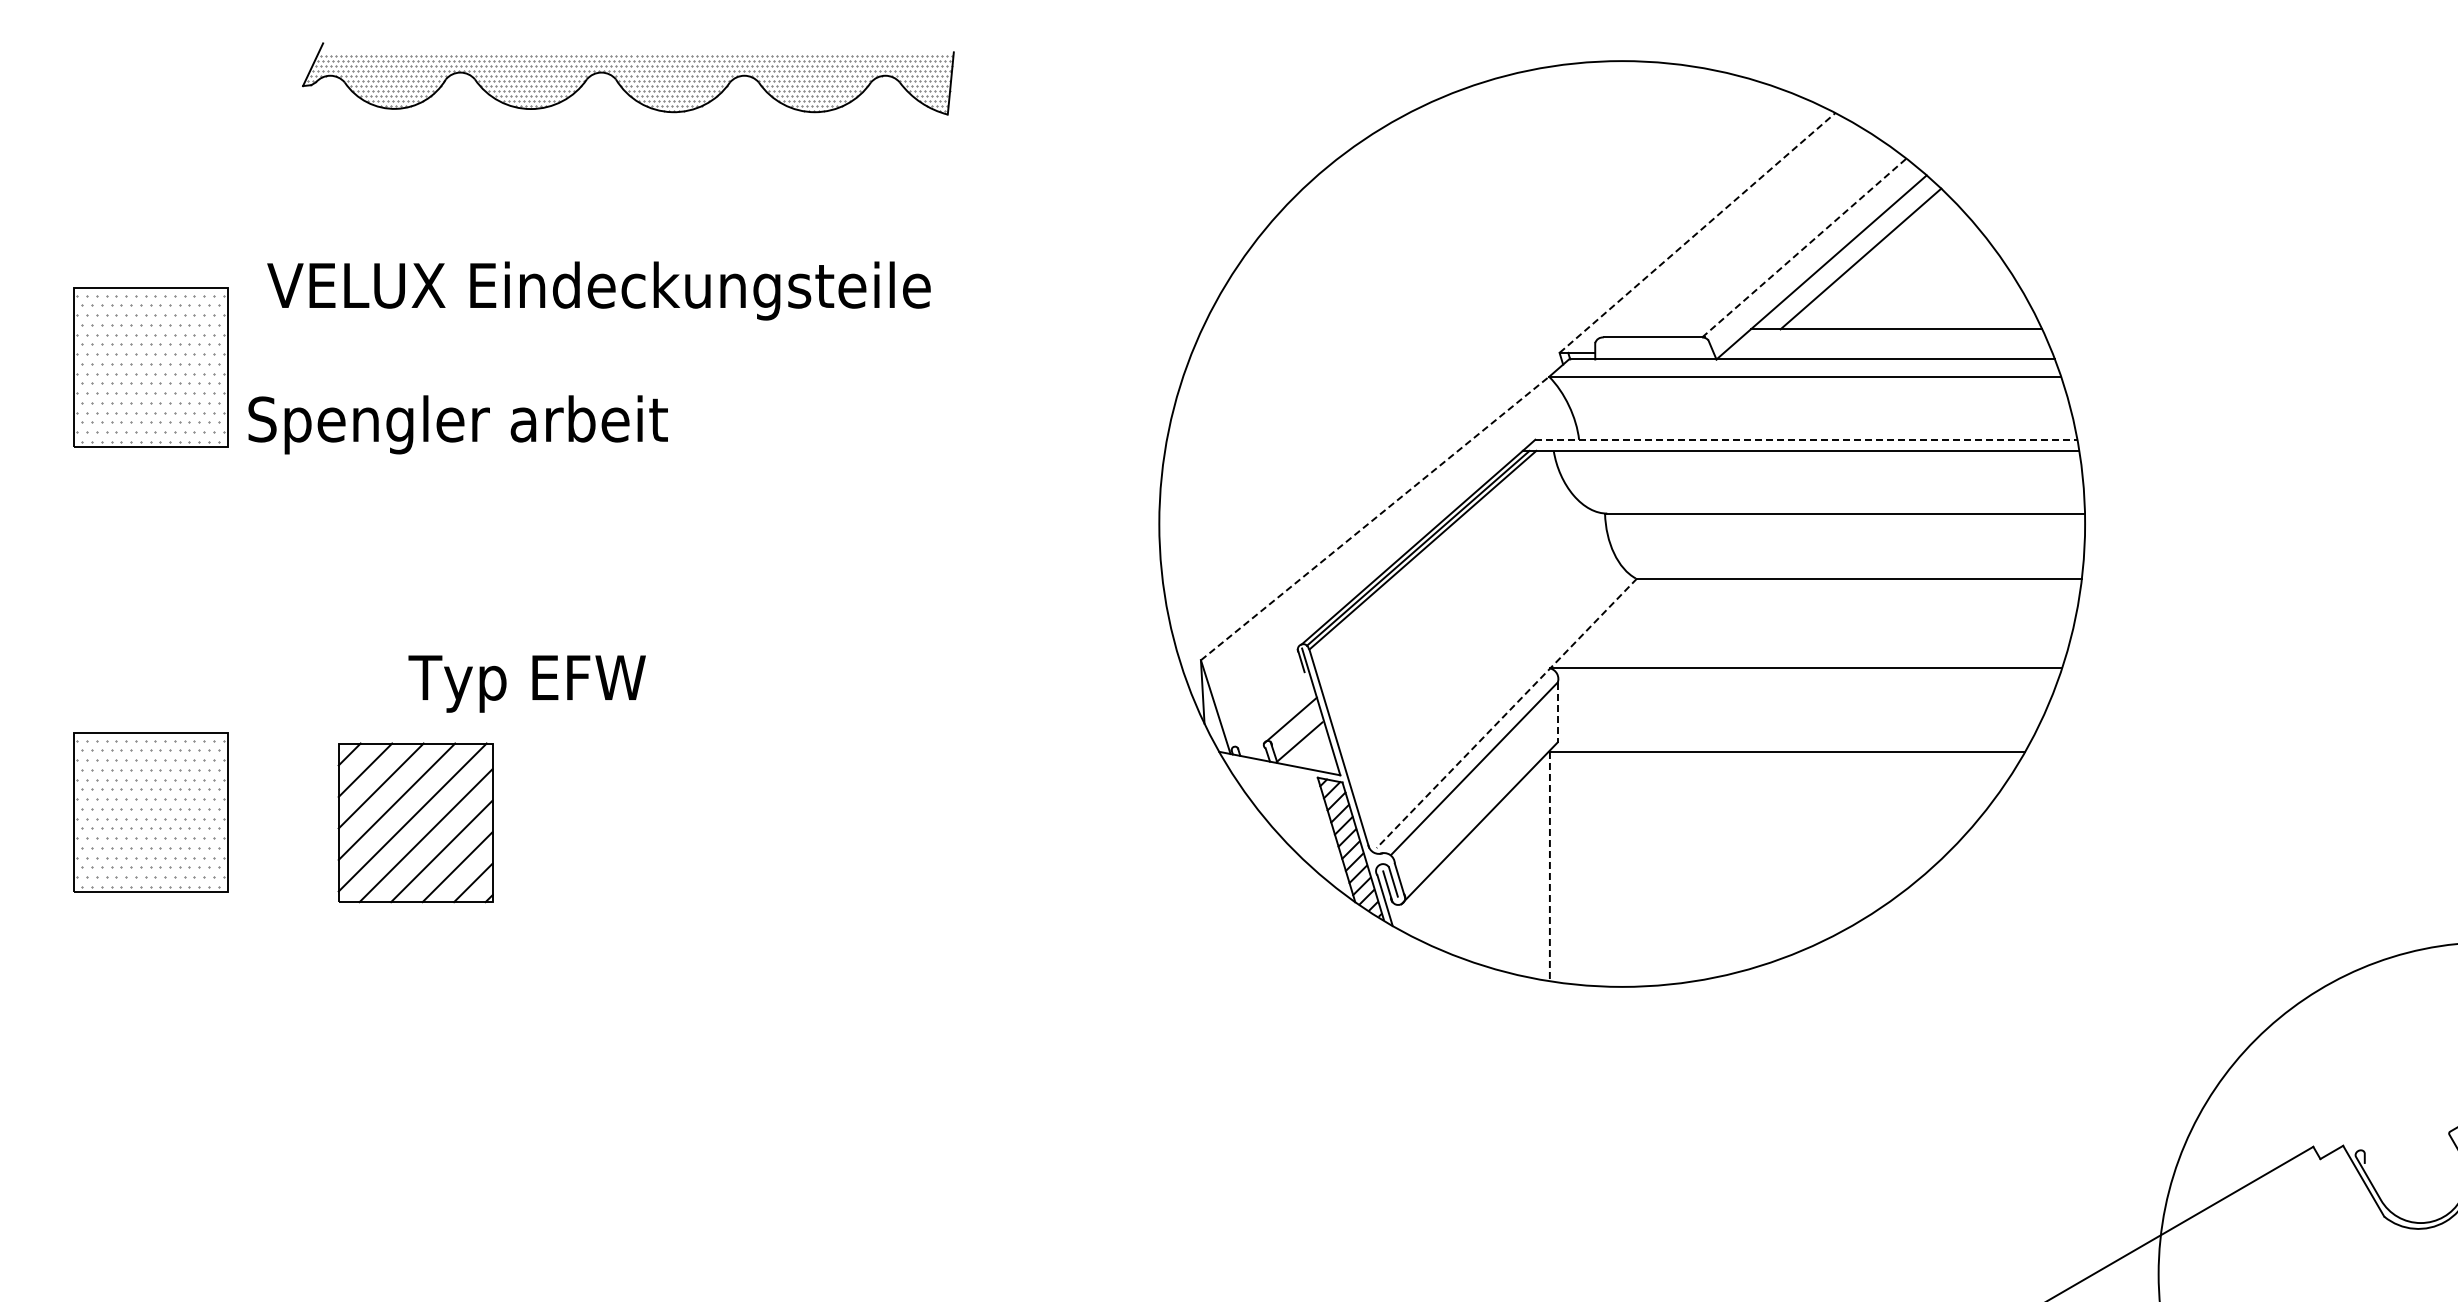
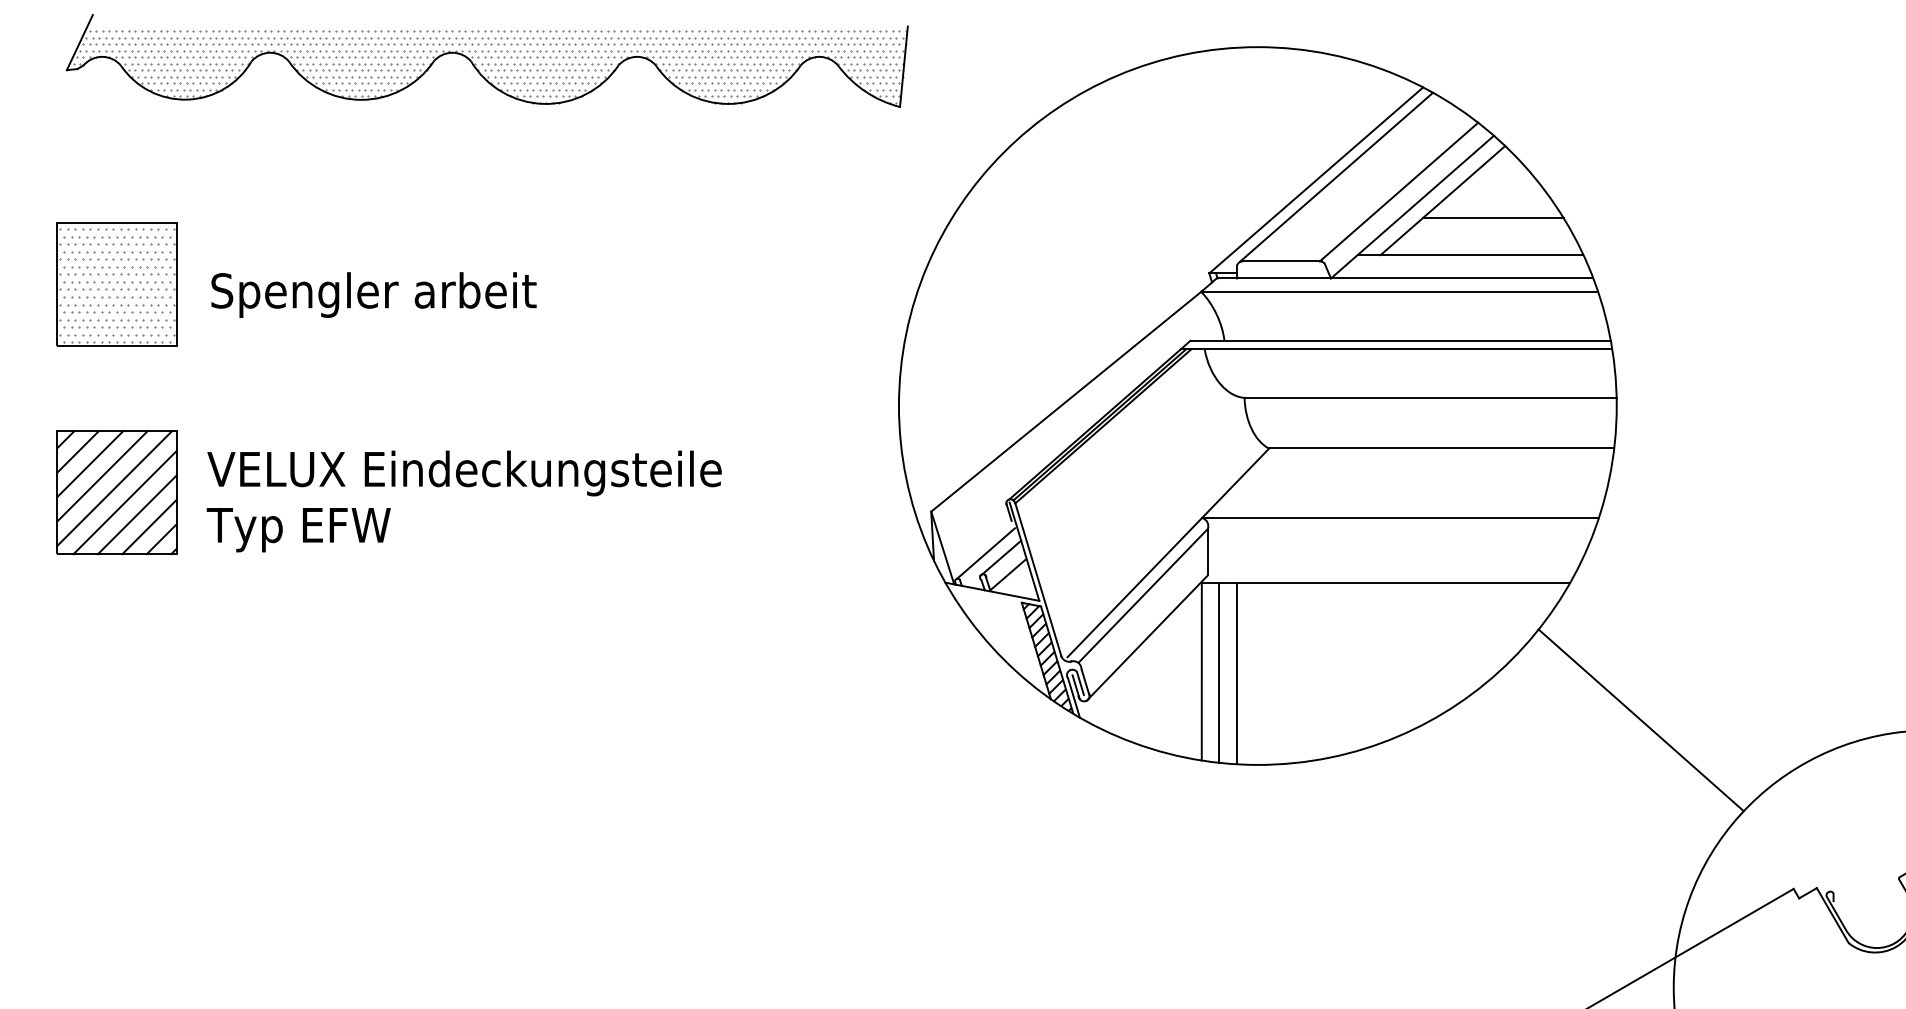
part: (628, 78) -> (487, 60), size x1.67
line: (1723, 228) -> (1336, 176), added
line: (1697, 233) -> (1316, 180), dashed -> solid
line: (1804, 248) -> (1399, 192), dashed -> solid
line: (1925, 281) -> (1492, 218), added
text: (598, 290) -> (464, 473), moved
text: (457, 424) -> (373, 294), moved
line: (1806, 439) -> (1400, 340), dashed -> solid
line: (1375, 517) -> (1066, 400), dashed -> solid
text: (526, 683) -> (298, 529), moved
line: (1557, 712) -> (1207, 552), dashed -> solid
line: (1271, 713) -> (985, 552), added
line: (1506, 713) -> (1168, 552), dashed -> solid
part: (150, 812) -> (116, 629), removed
part: (415, 822) -> (116, 492), moved
line: (1549, 866) -> (1201, 671), dashed -> solid
line: (1571, 868) -> (1218, 673), added
line: (1595, 869) -> (1237, 673), added
line: (2116, 929) -> (1641, 720), added

